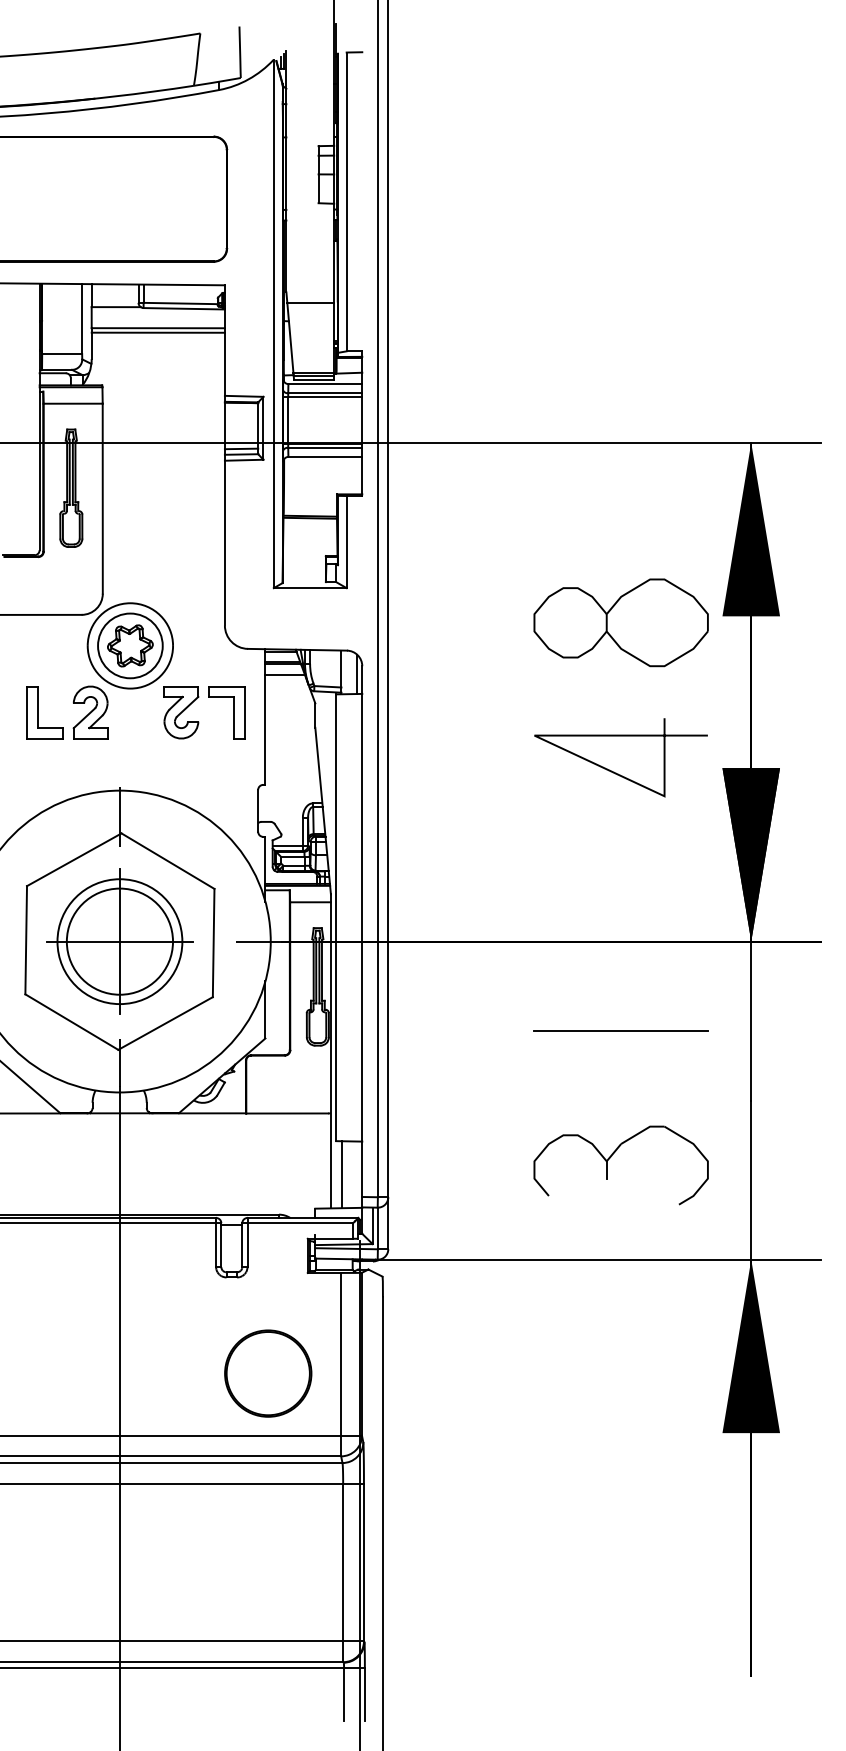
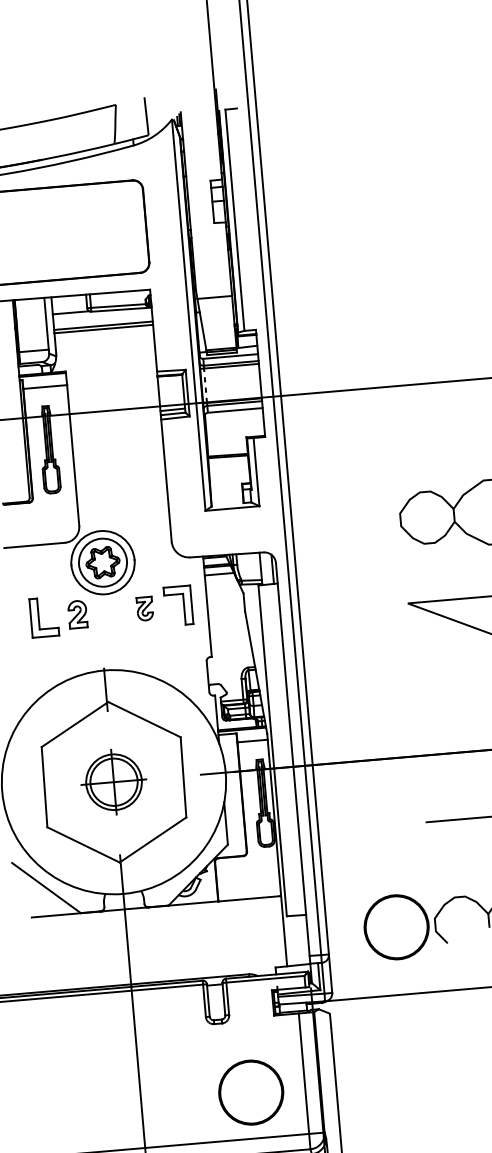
line: (288, 420) -> (205, 385), solid -> dashed
part: (90, 712) -> (77, 614), size x0.7
part: (181, 712) -> (145, 608), size x0.6
part: (119, 941) -> (113, 782), size x0.6
part: (482, 1168) -> (396, 927), added
line: (341, 1174) -> (292, 940), removed

